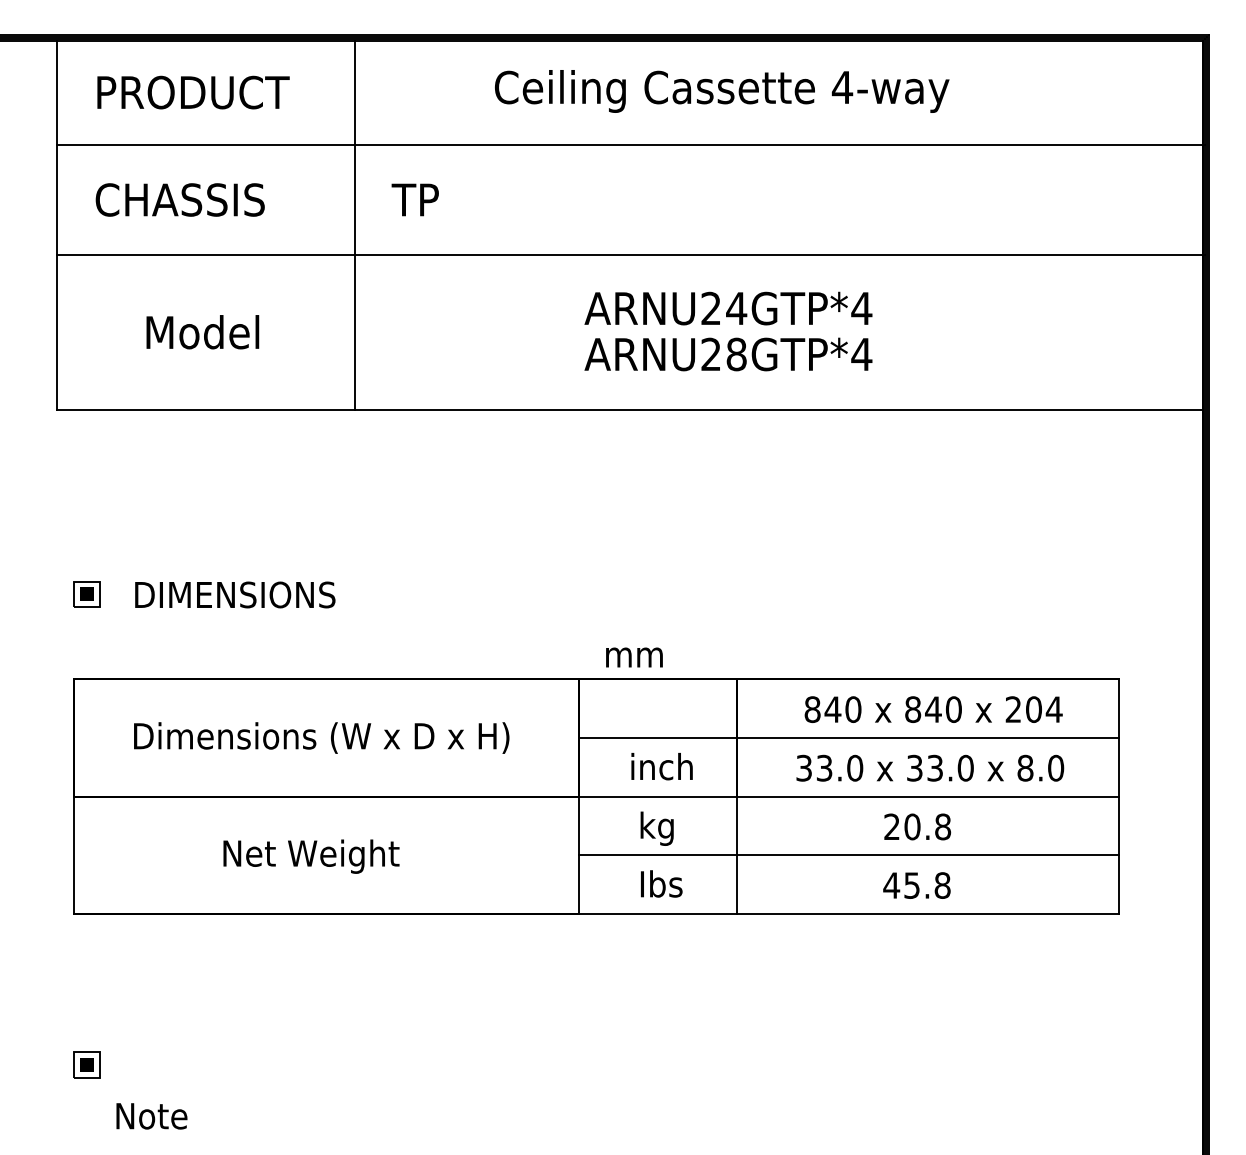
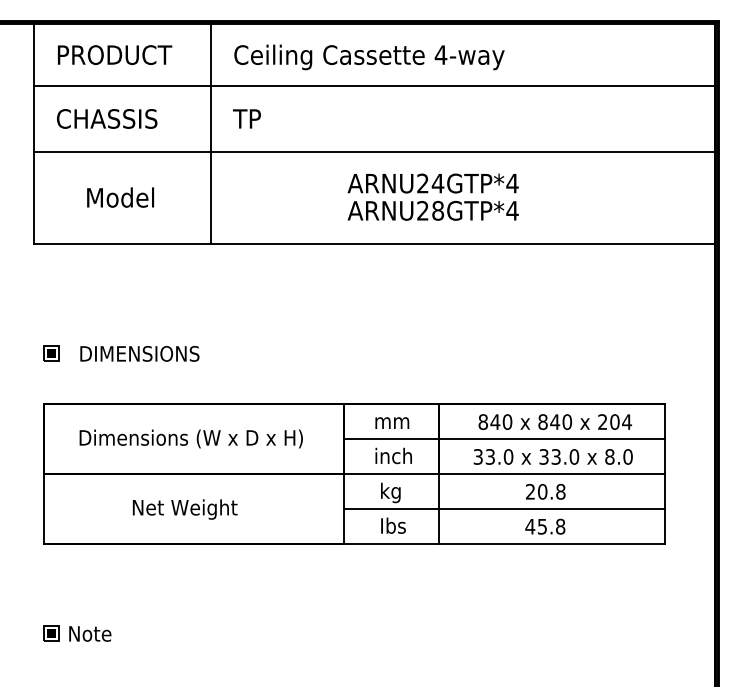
text: (722, 91) -> (369, 57), moved
text: (634, 656) -> (392, 422), moved
text: (152, 1115) -> (90, 633), moved

